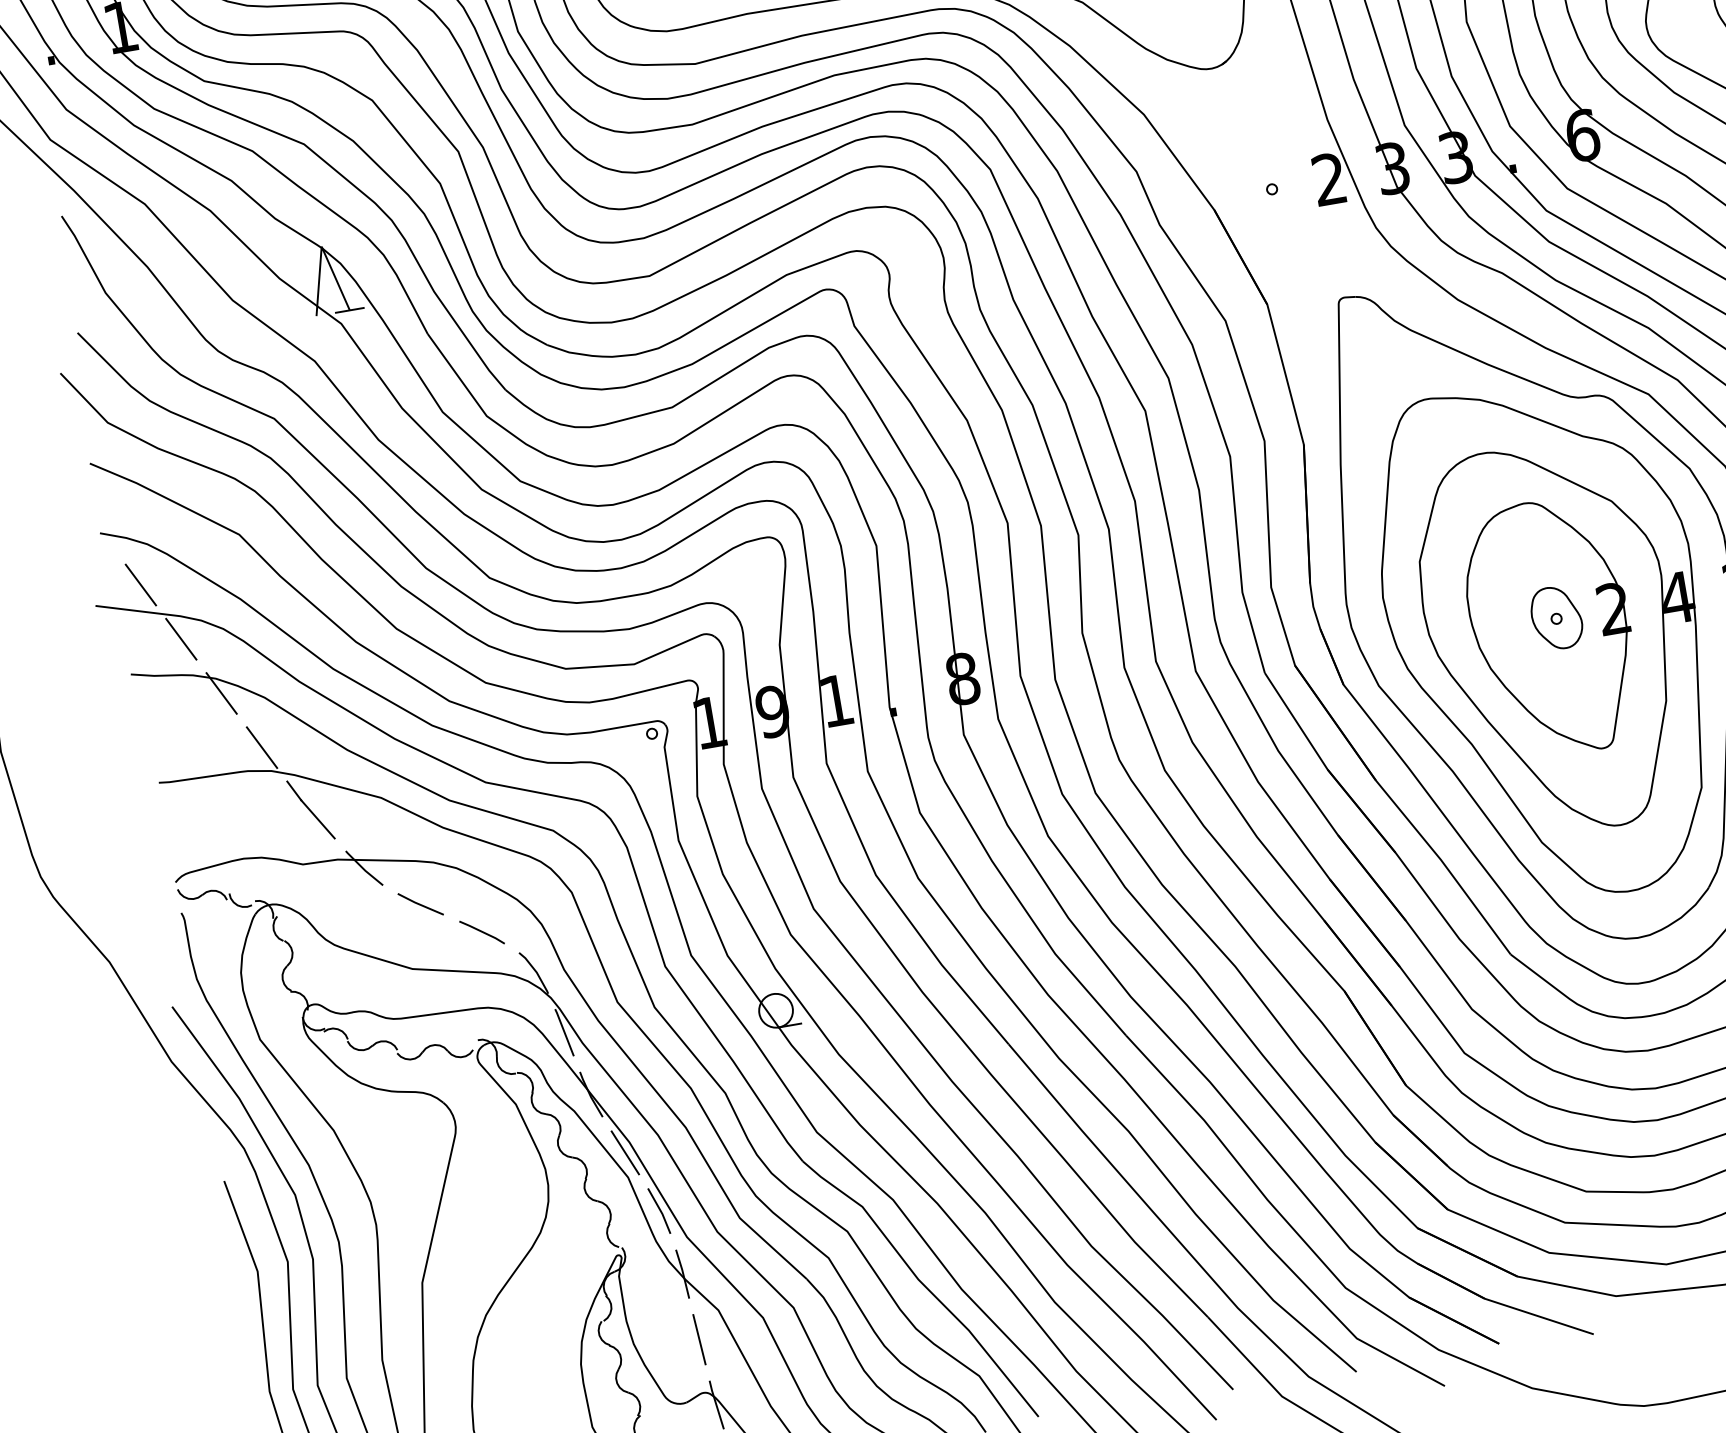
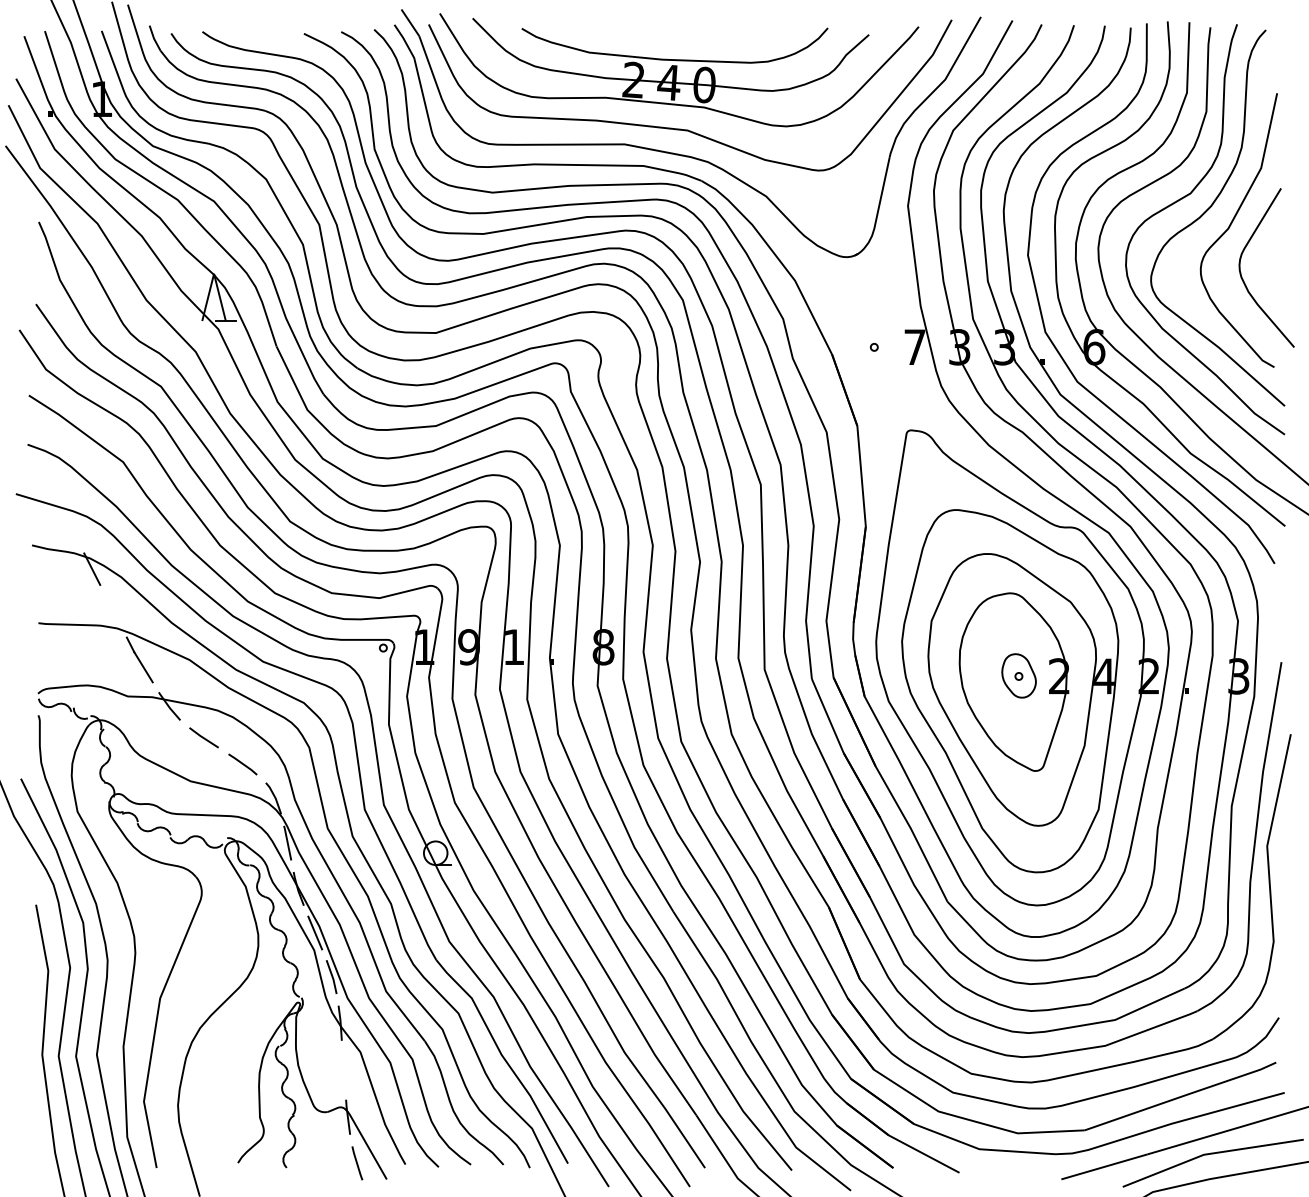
text: (1328, 178) -> (914, 346), 2 -> 7
line: (140, 584) -> (49, 484), removed
line: (180, 638) -> (70, 526), removed
line: (262, 747) -> (113, 611), removed
line: (698, 1338) -> (343, 1069), removed

